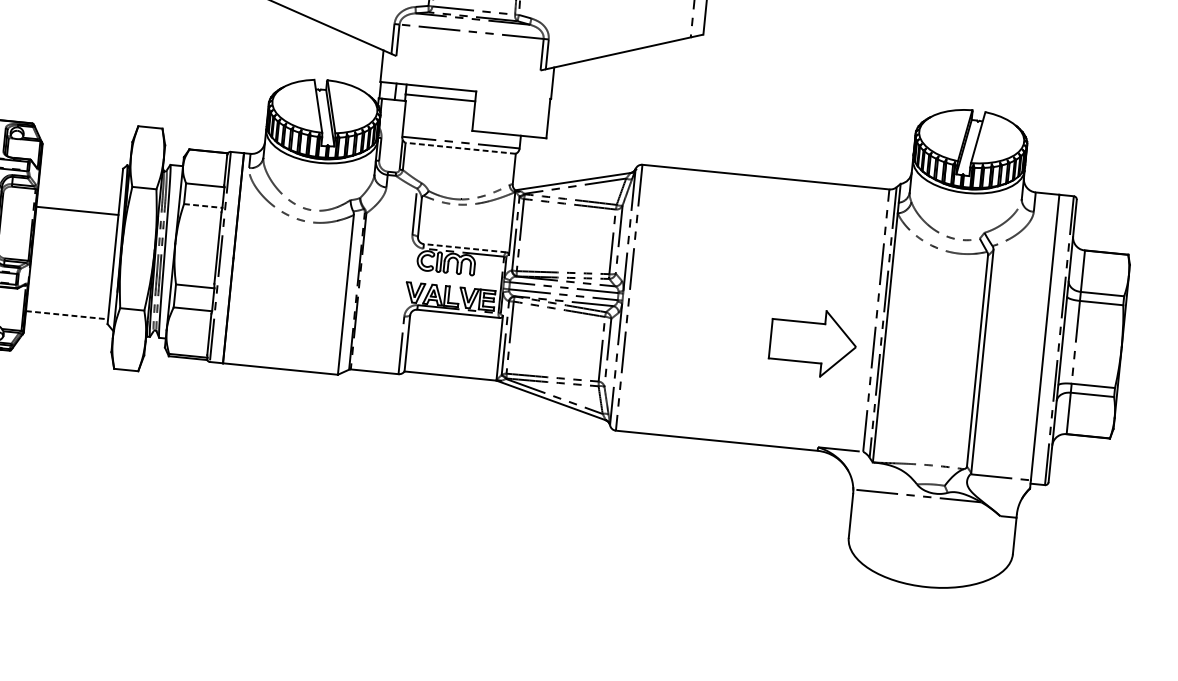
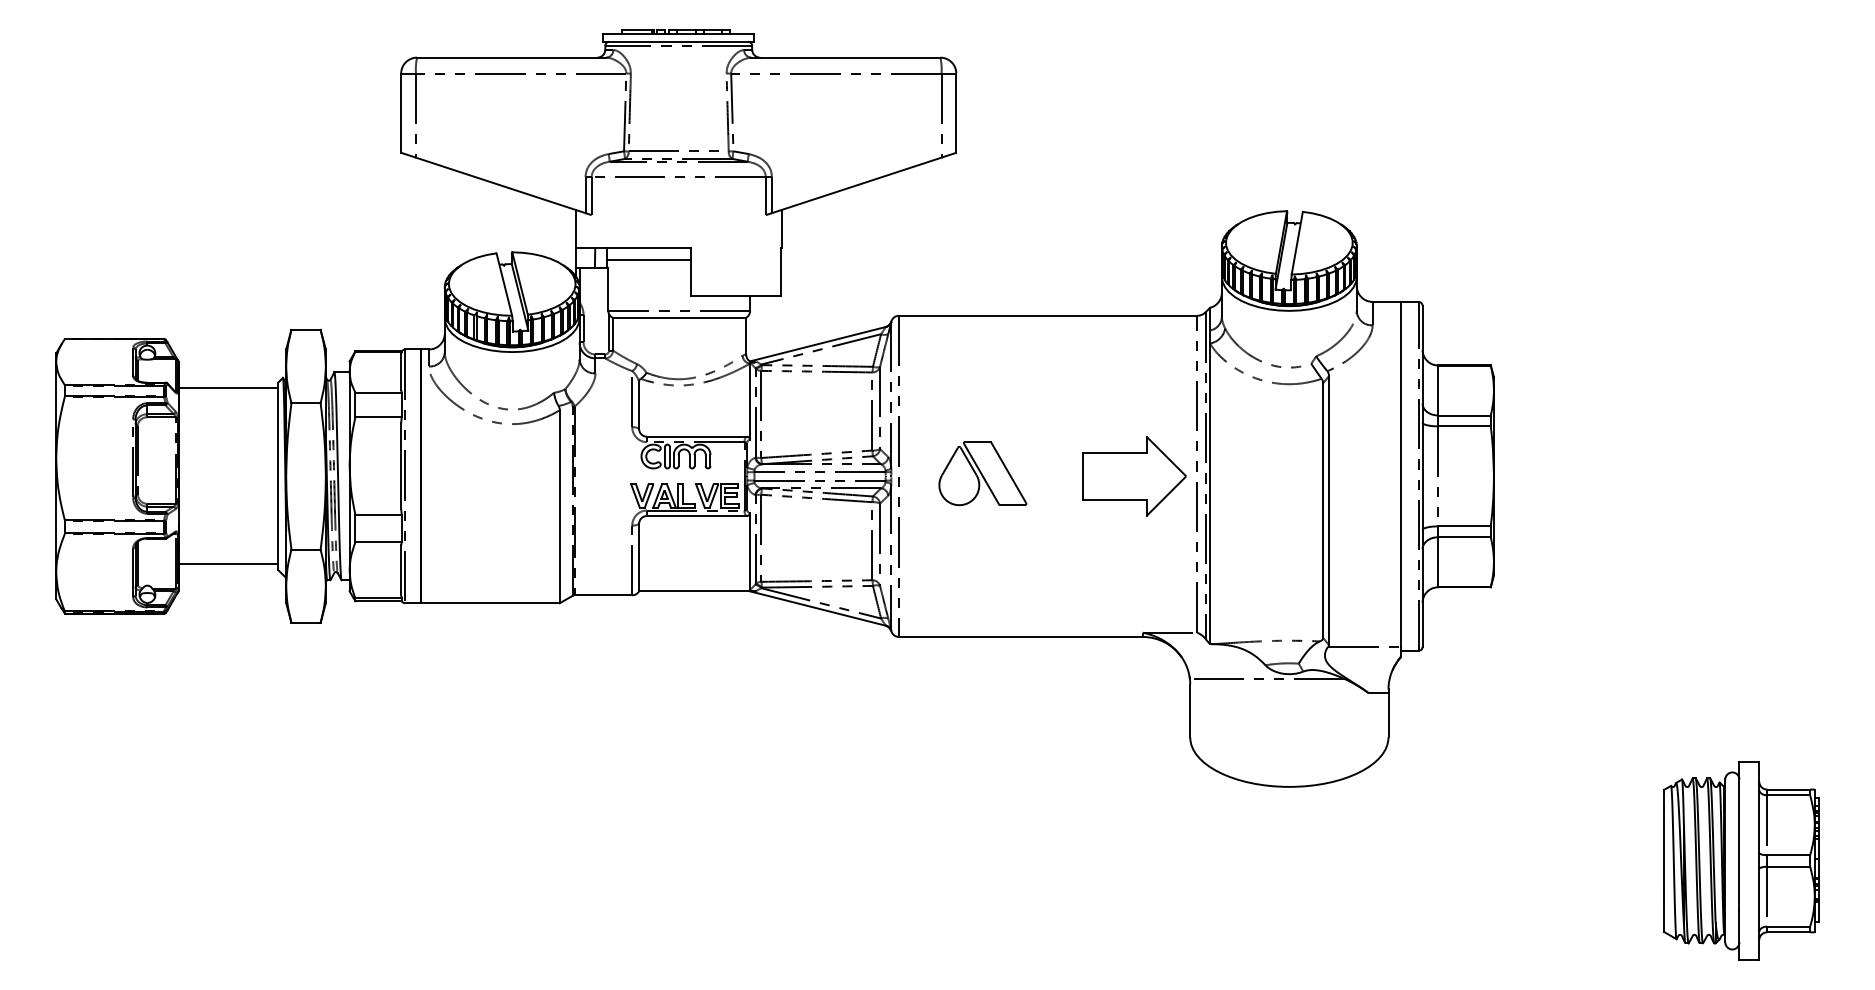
line: (460, 148) -> (679, 317), dashed -> solid
line: (204, 206) -> (379, 417), dashed -> solid
line: (77, 210) -> (228, 388), moved
line: (464, 248) -> (696, 436), dashed -> solid
part: (698, 302) -> (982, 473), added
line: (66, 315) -> (228, 564), dashed -> solid
part: (813, 342) -> (1134, 476), moved

